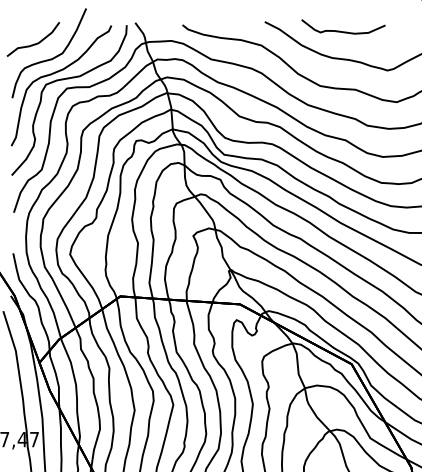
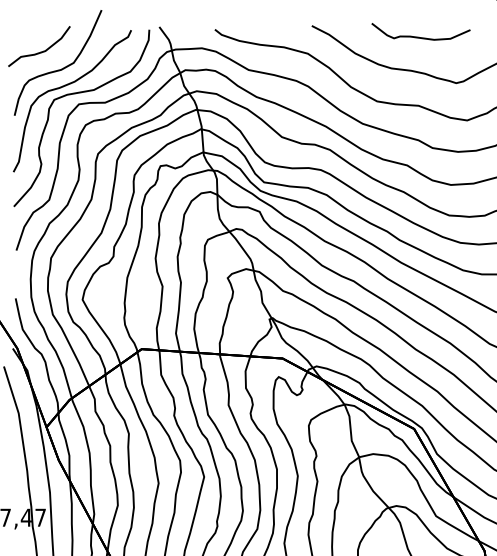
curve: (340, 30) -> (417, 36), moved

